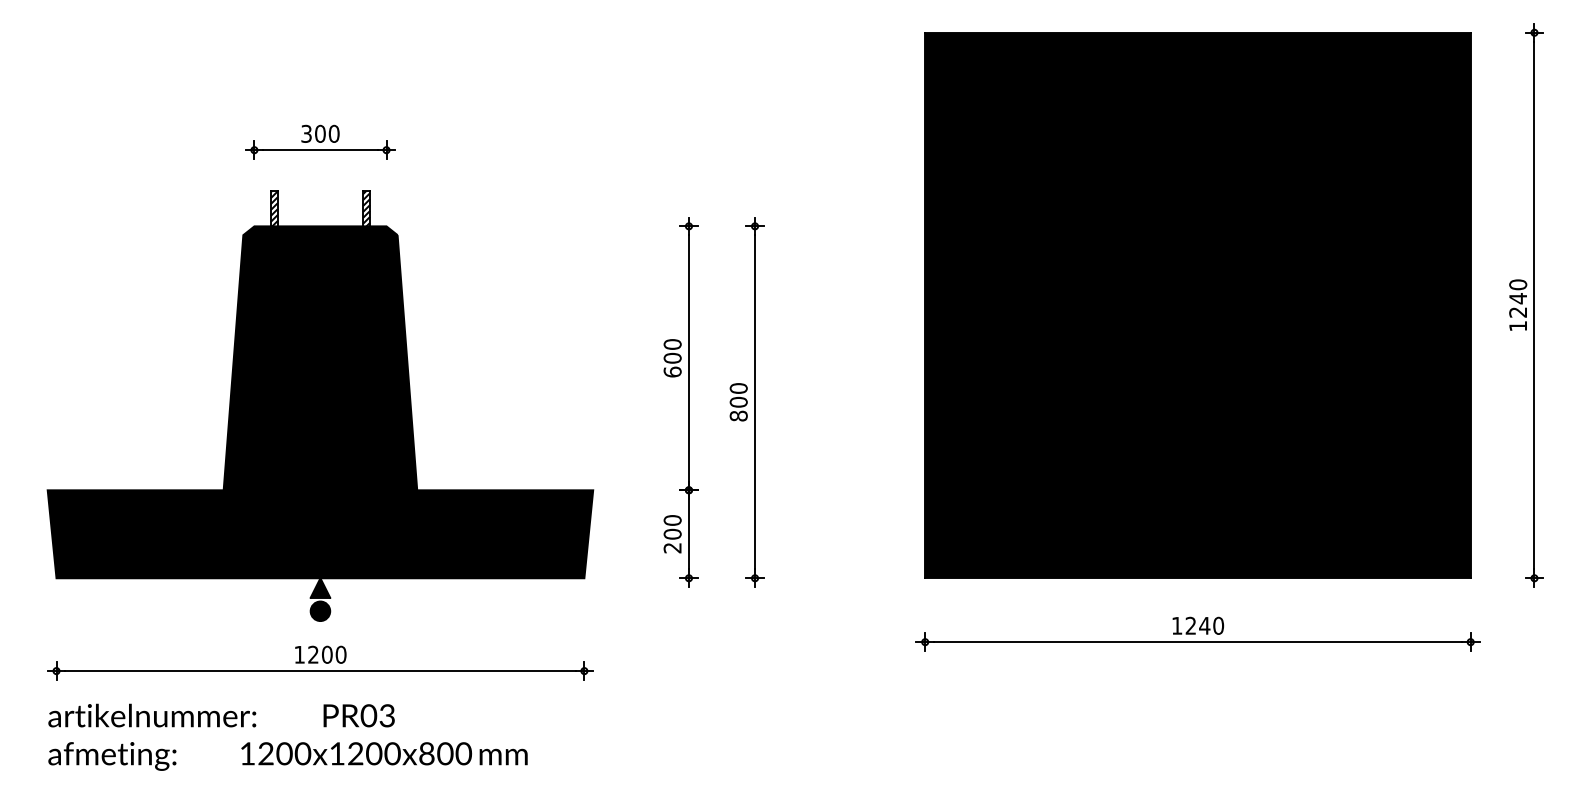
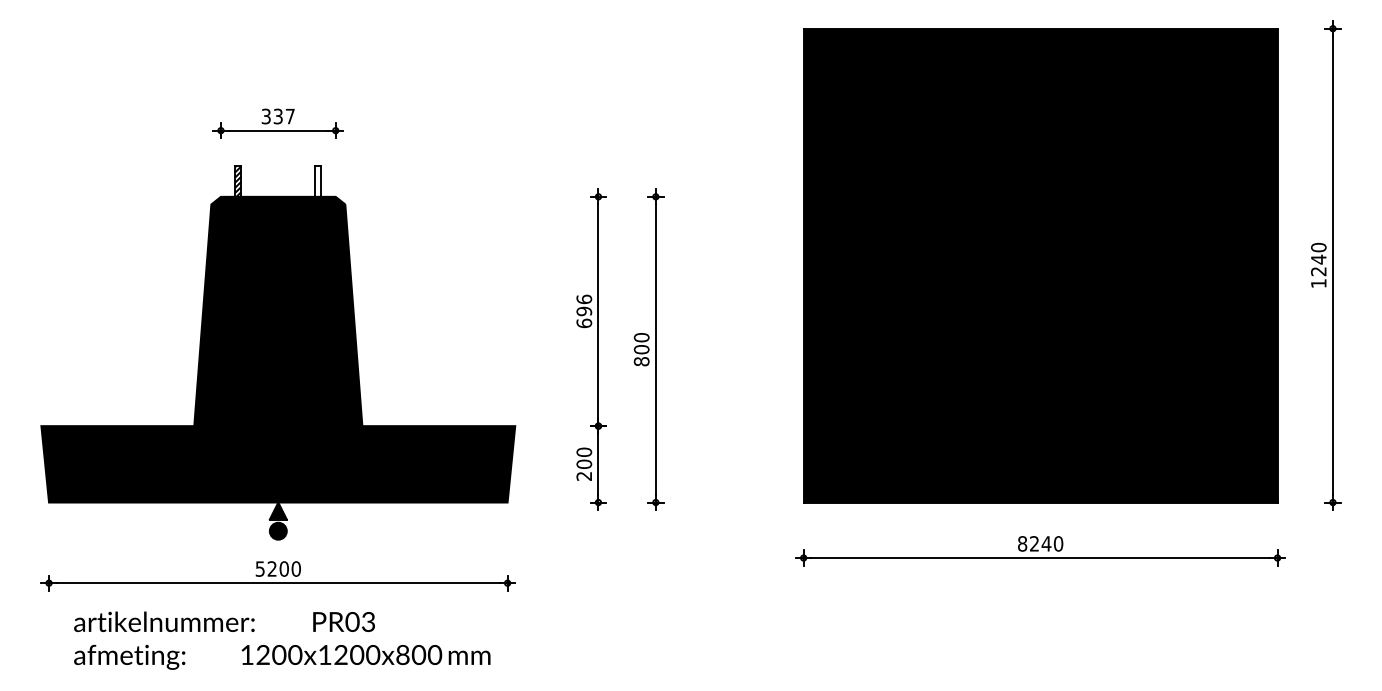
text: (327, 133) -> (284, 116), 300 -> 337
hatch: (366, 208) -> (318, 181), removed
text: (672, 351) -> (584, 305), 600 -> 696
text: (1176, 625) -> (1021, 543), 1240 -> 8240
text: (299, 654) -> (260, 568), 1200 -> 5200
text: (287, 736) -> (281, 639), moved

